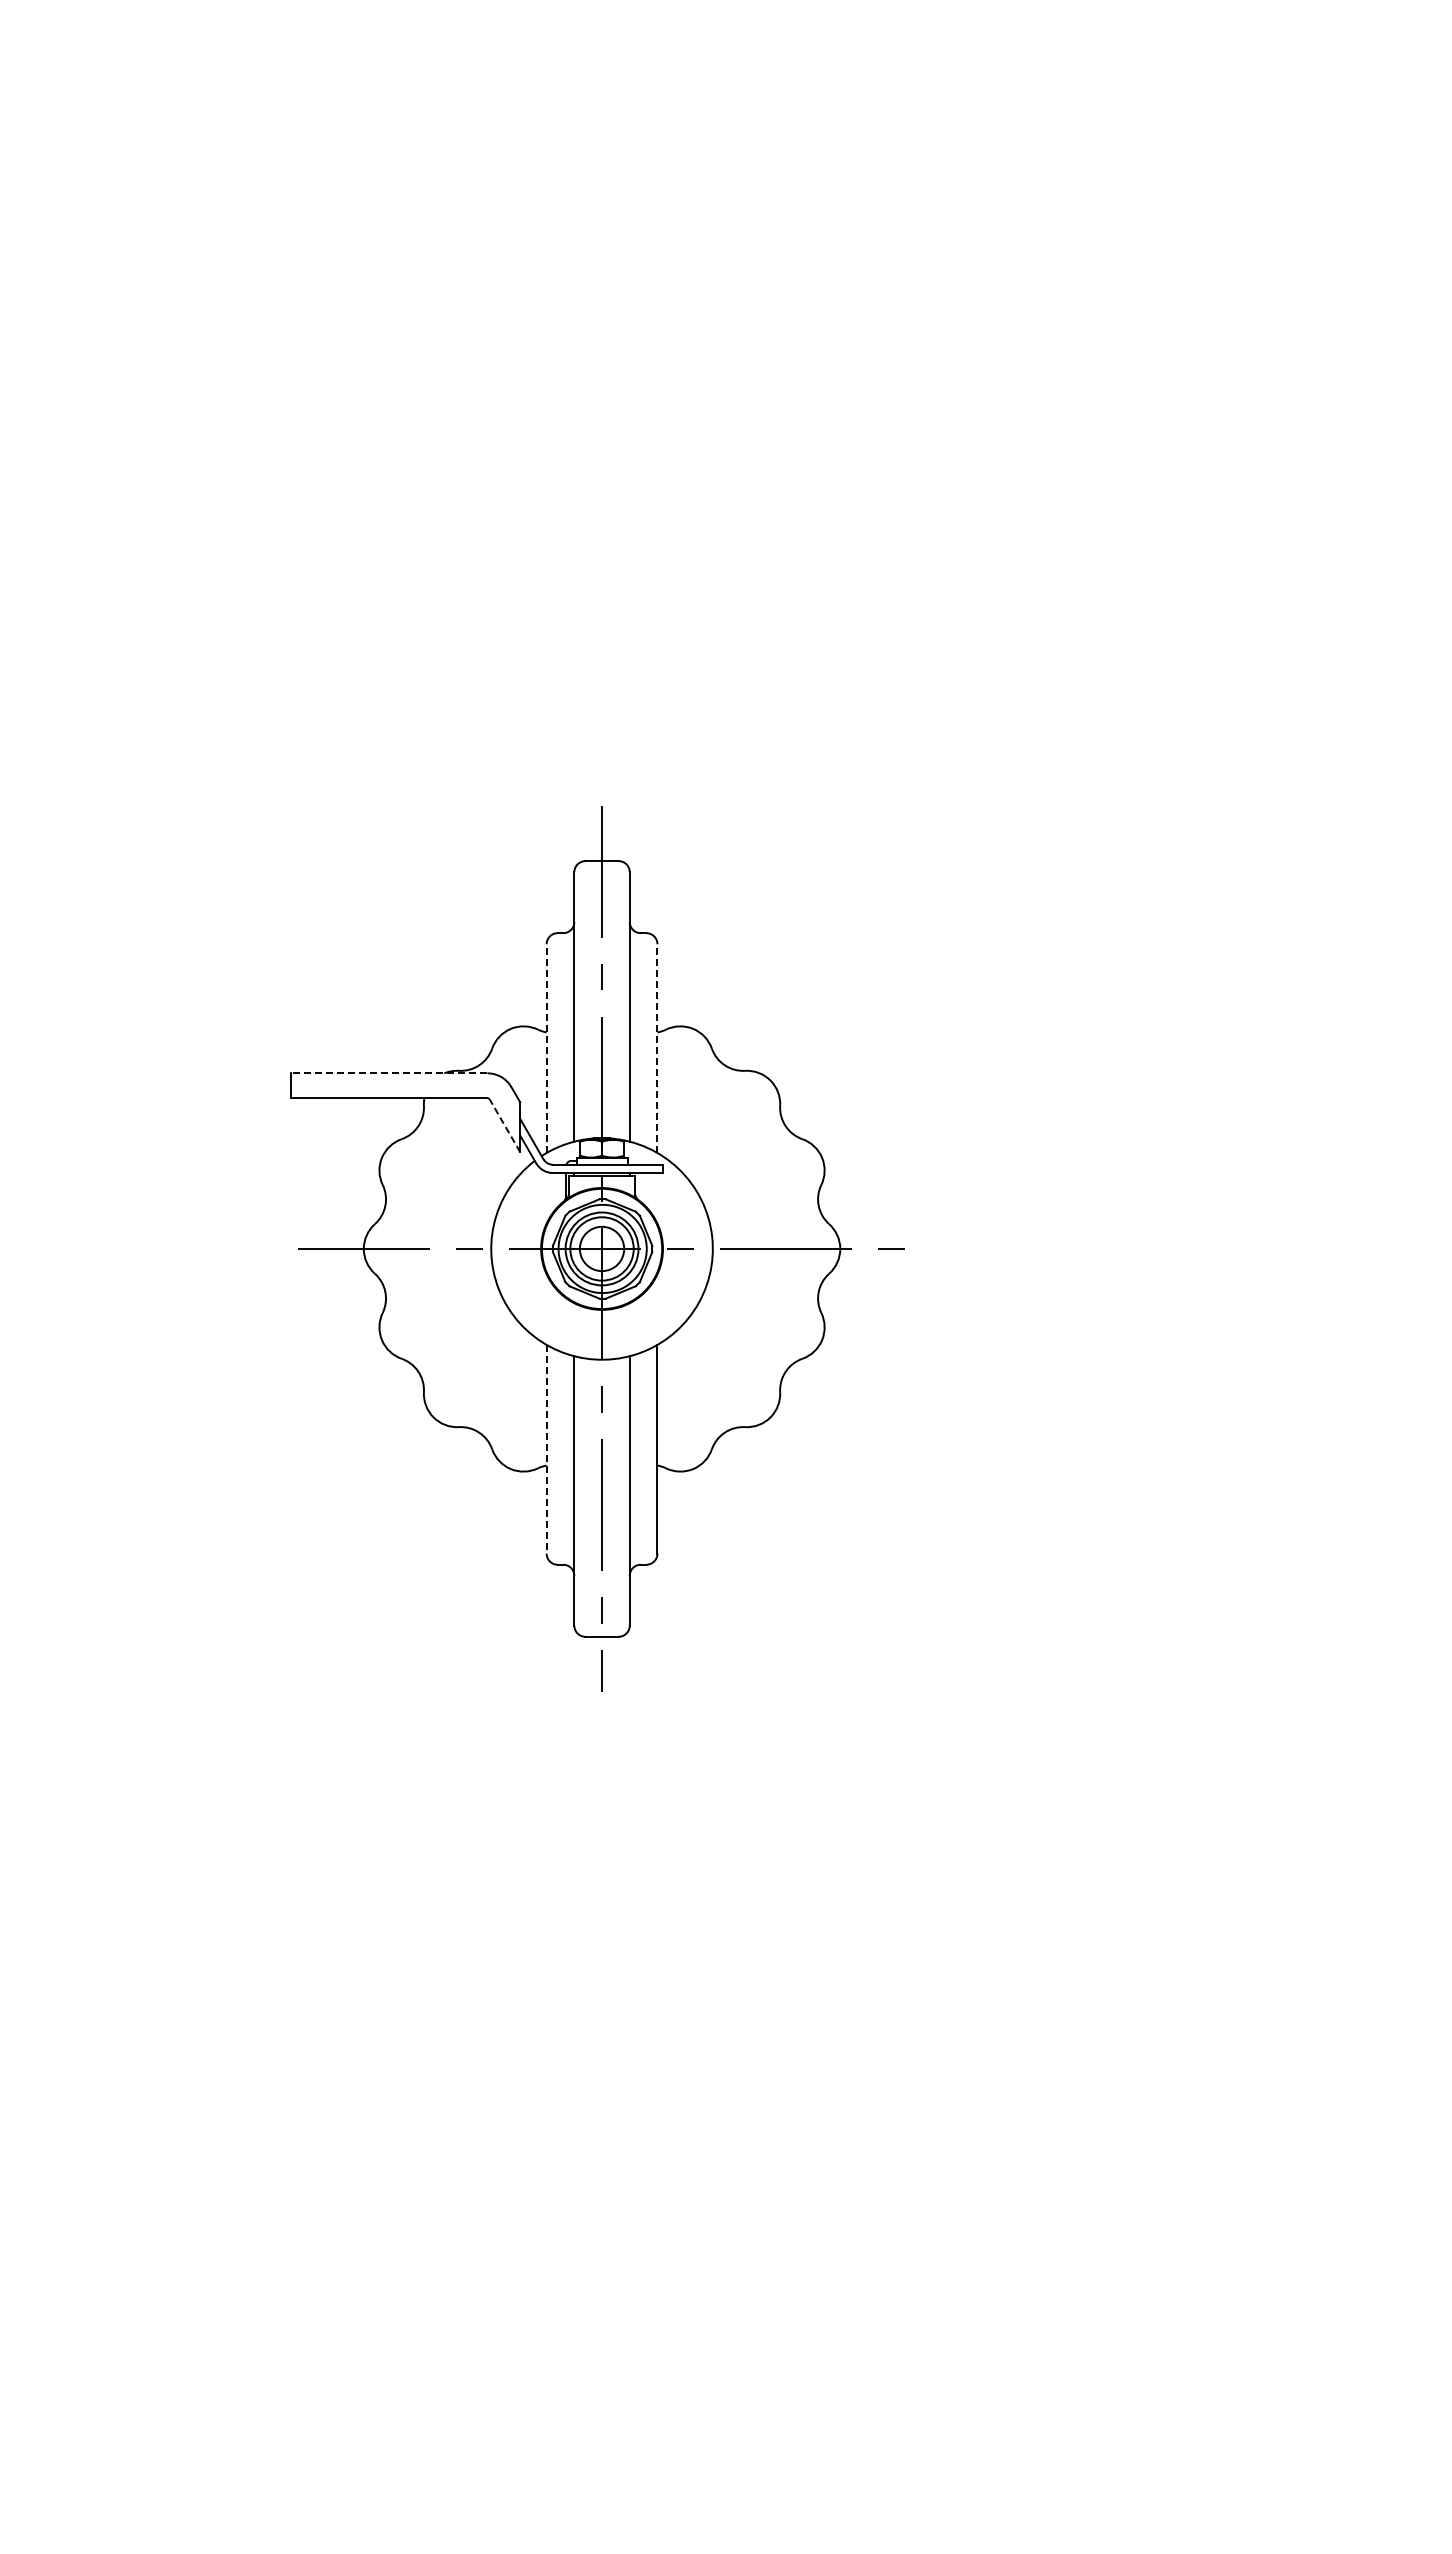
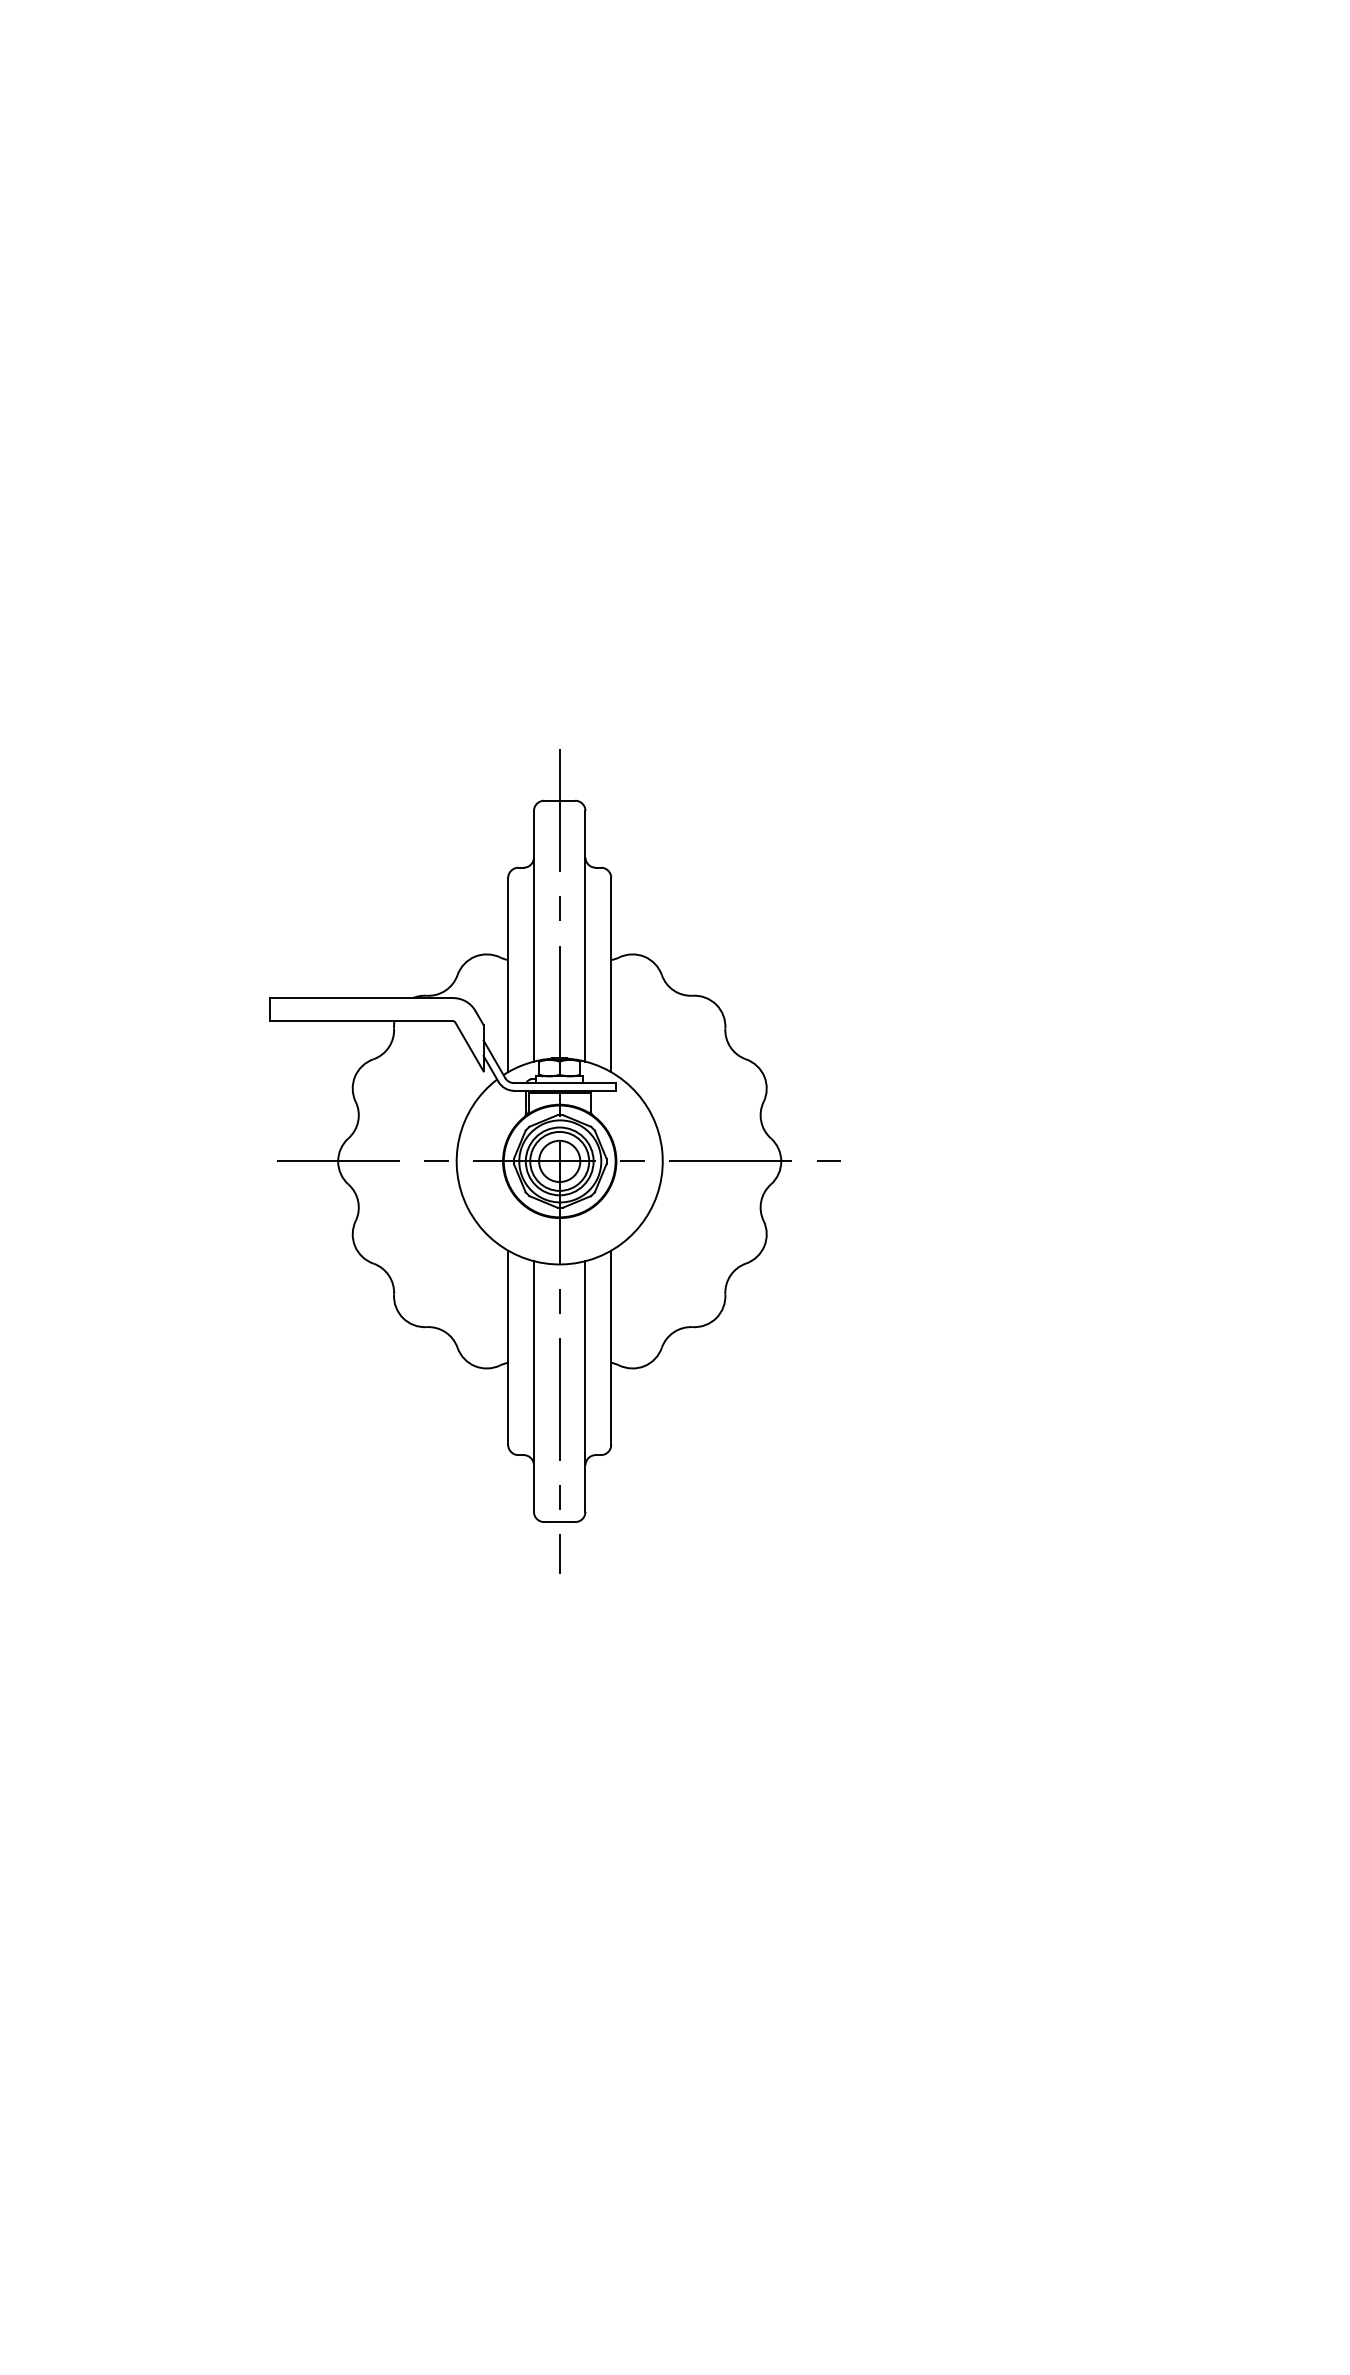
line: (546, 1048) -> (508, 974), dashed -> solid
line: (657, 1048) -> (611, 974), dashed -> solid
line: (388, 1073) -> (361, 998), dashed -> solid
line: (504, 1125) -> (469, 1046), dashed -> solid
line: (546, 1449) -> (508, 1347), dashed -> solid

